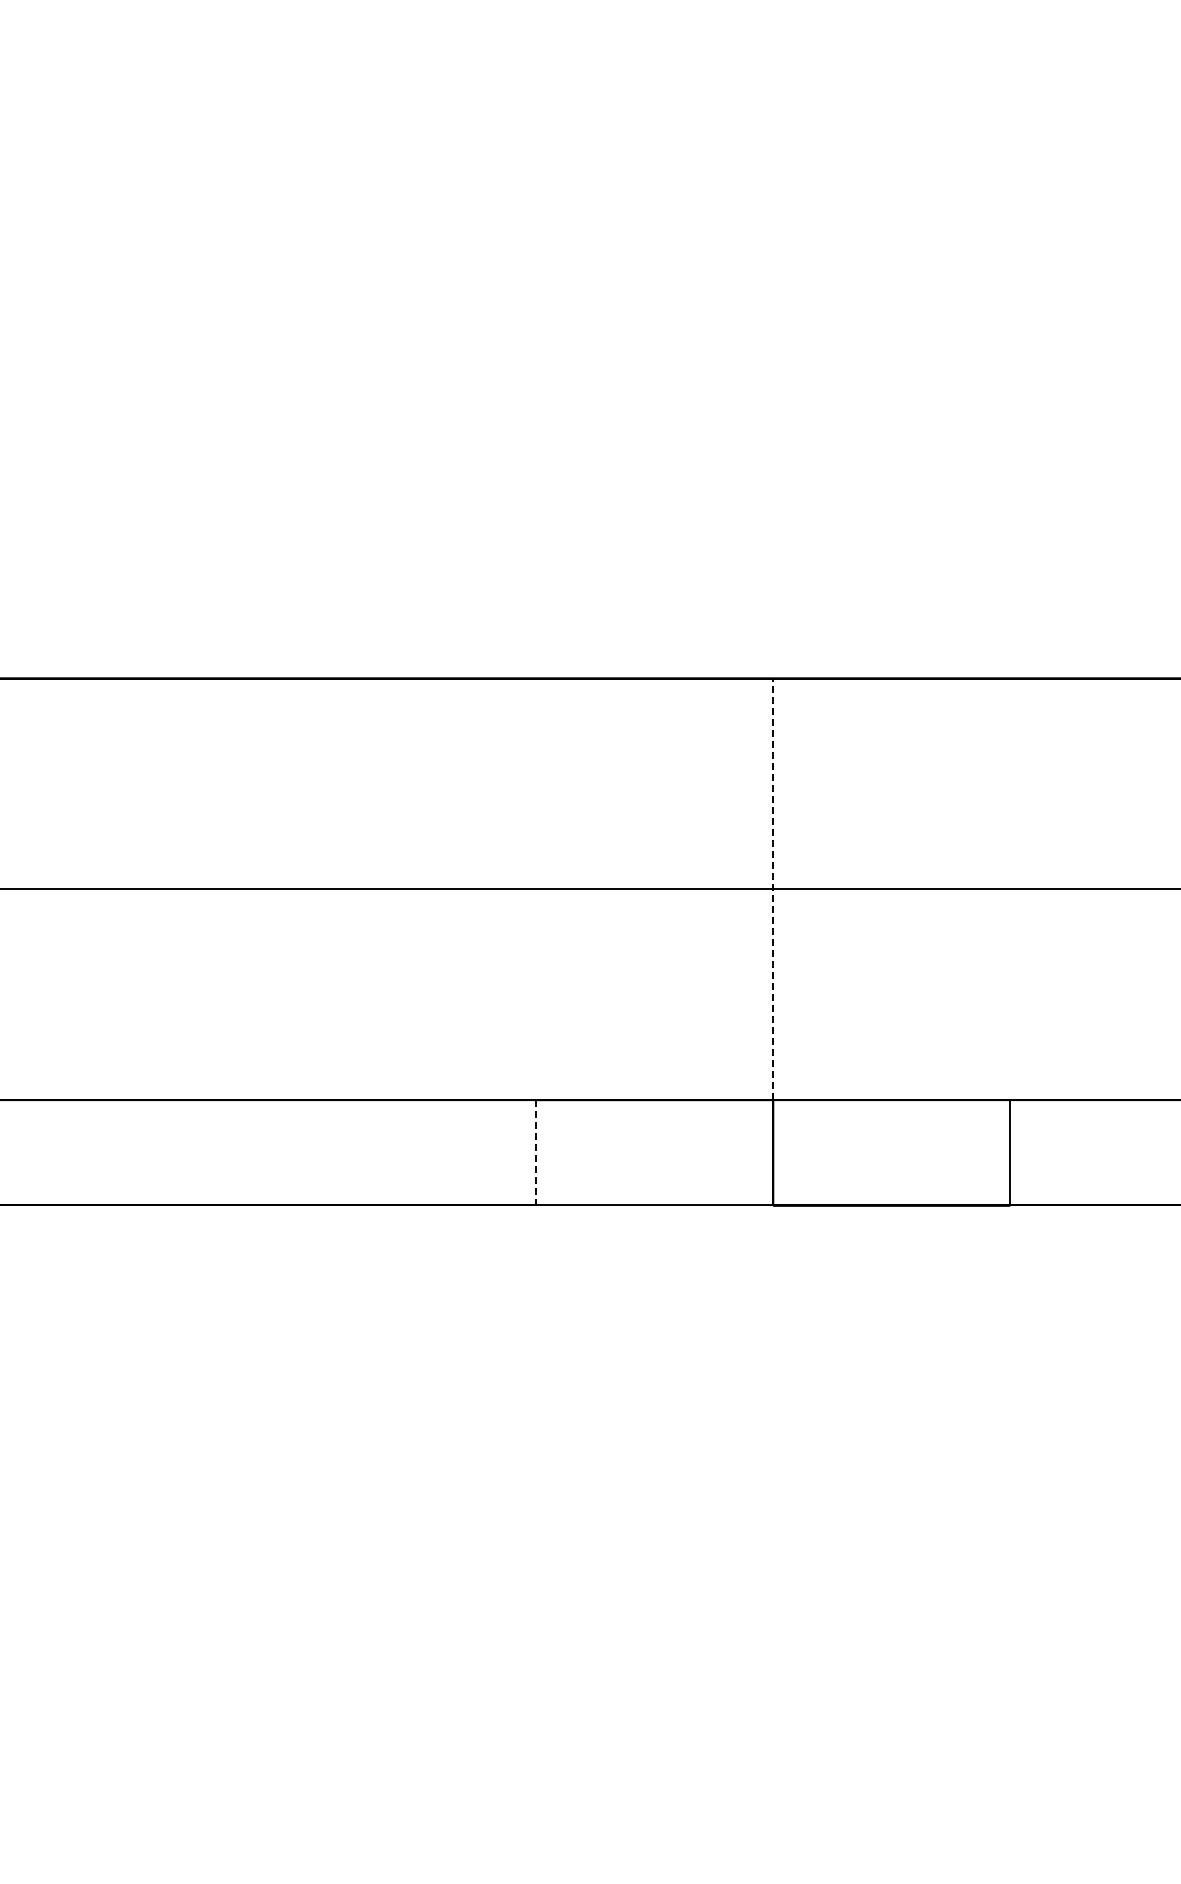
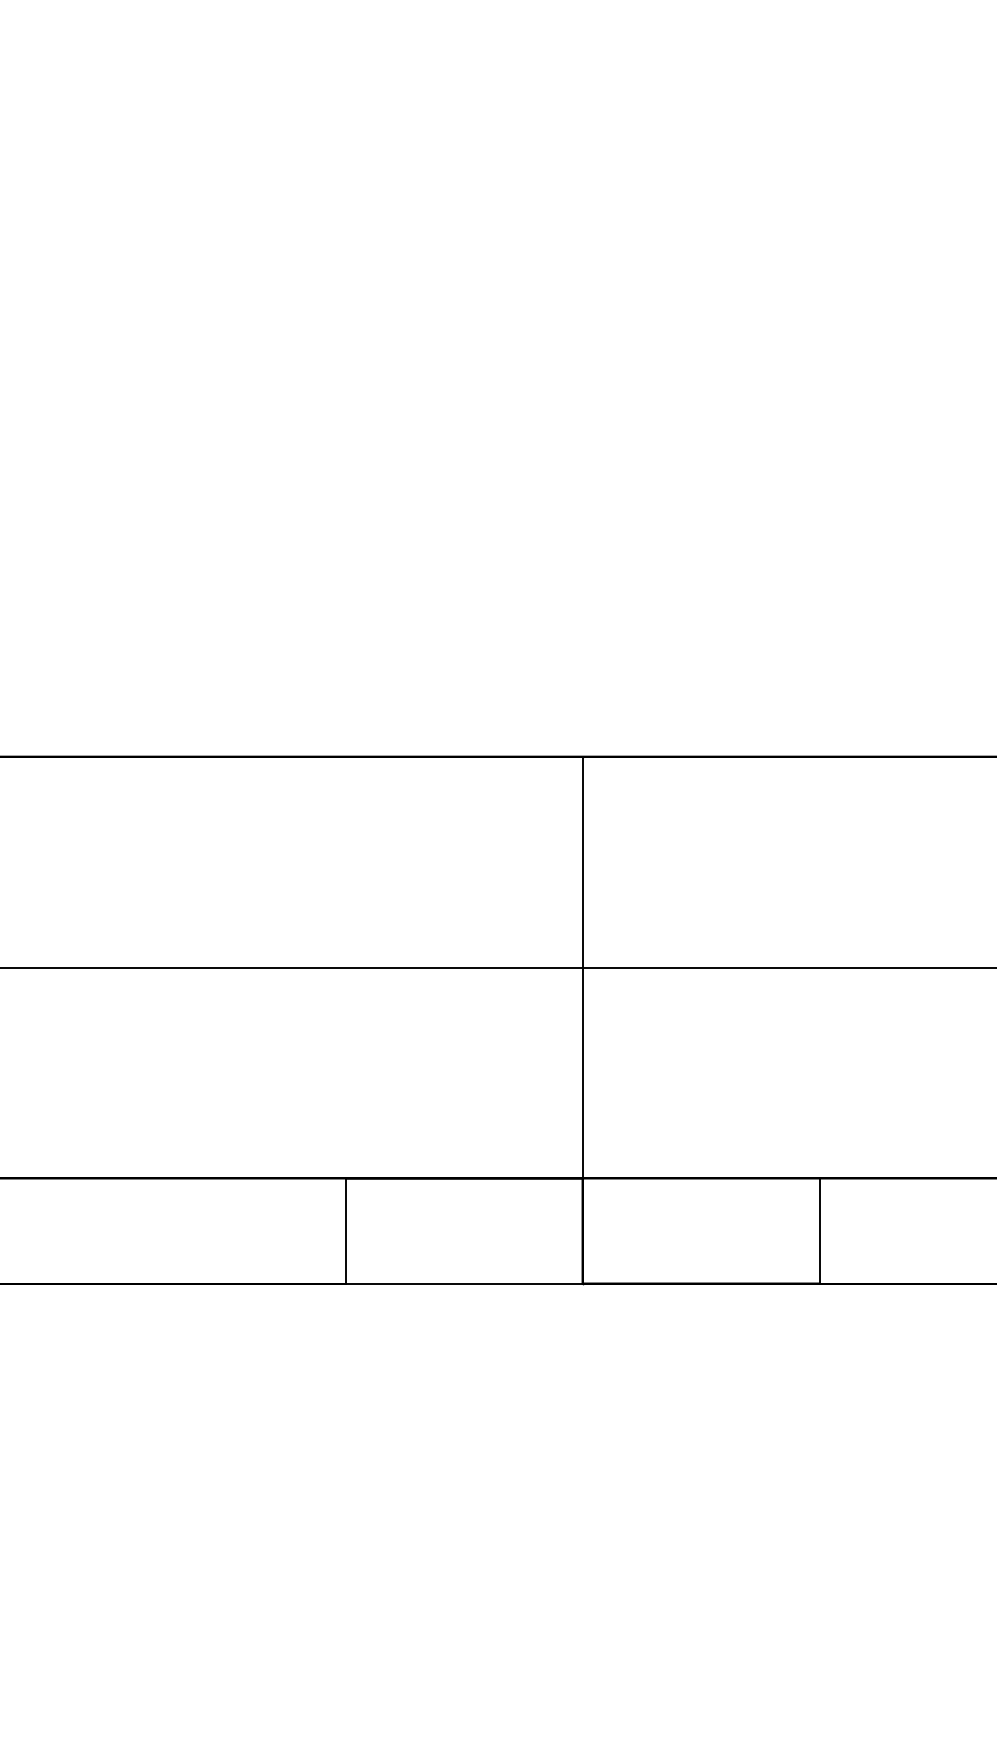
line: (773, 889) -> (583, 967), dashed -> solid
line: (536, 1152) -> (346, 1230), dashed -> solid

